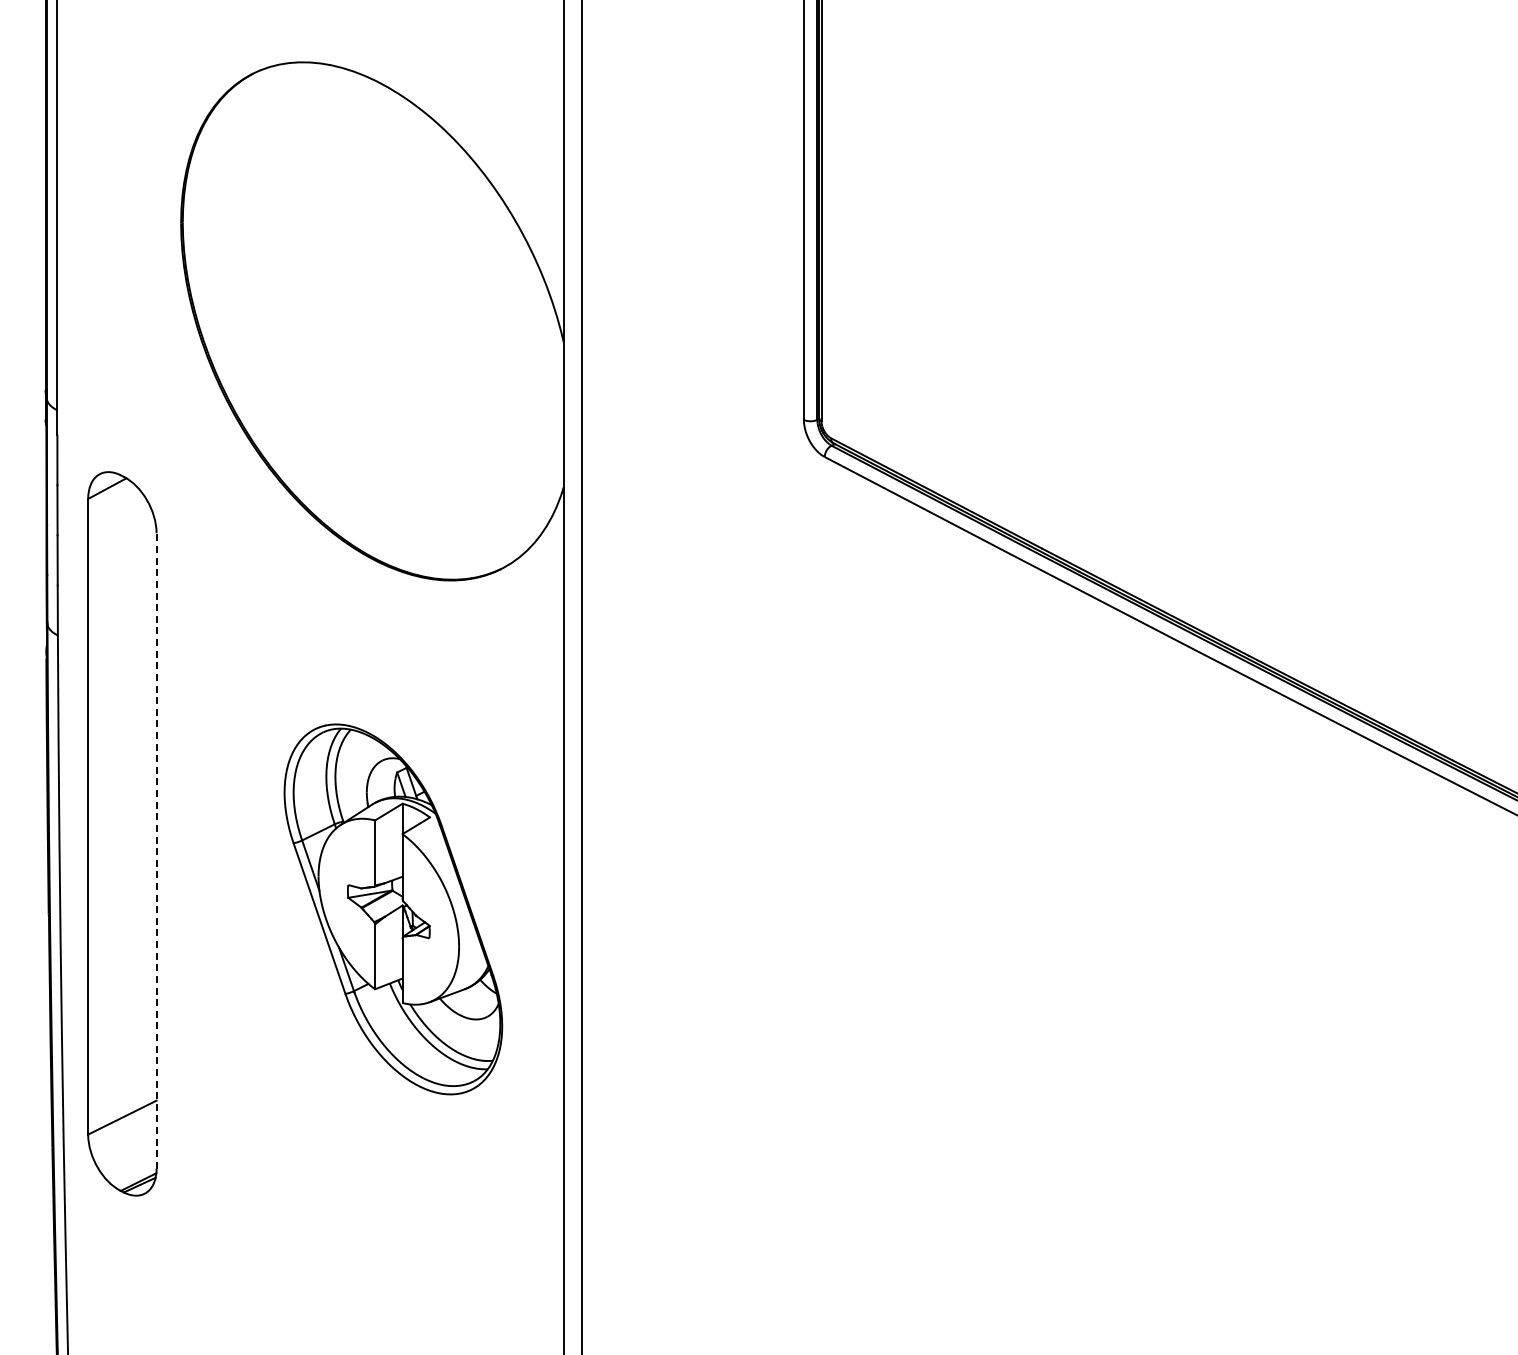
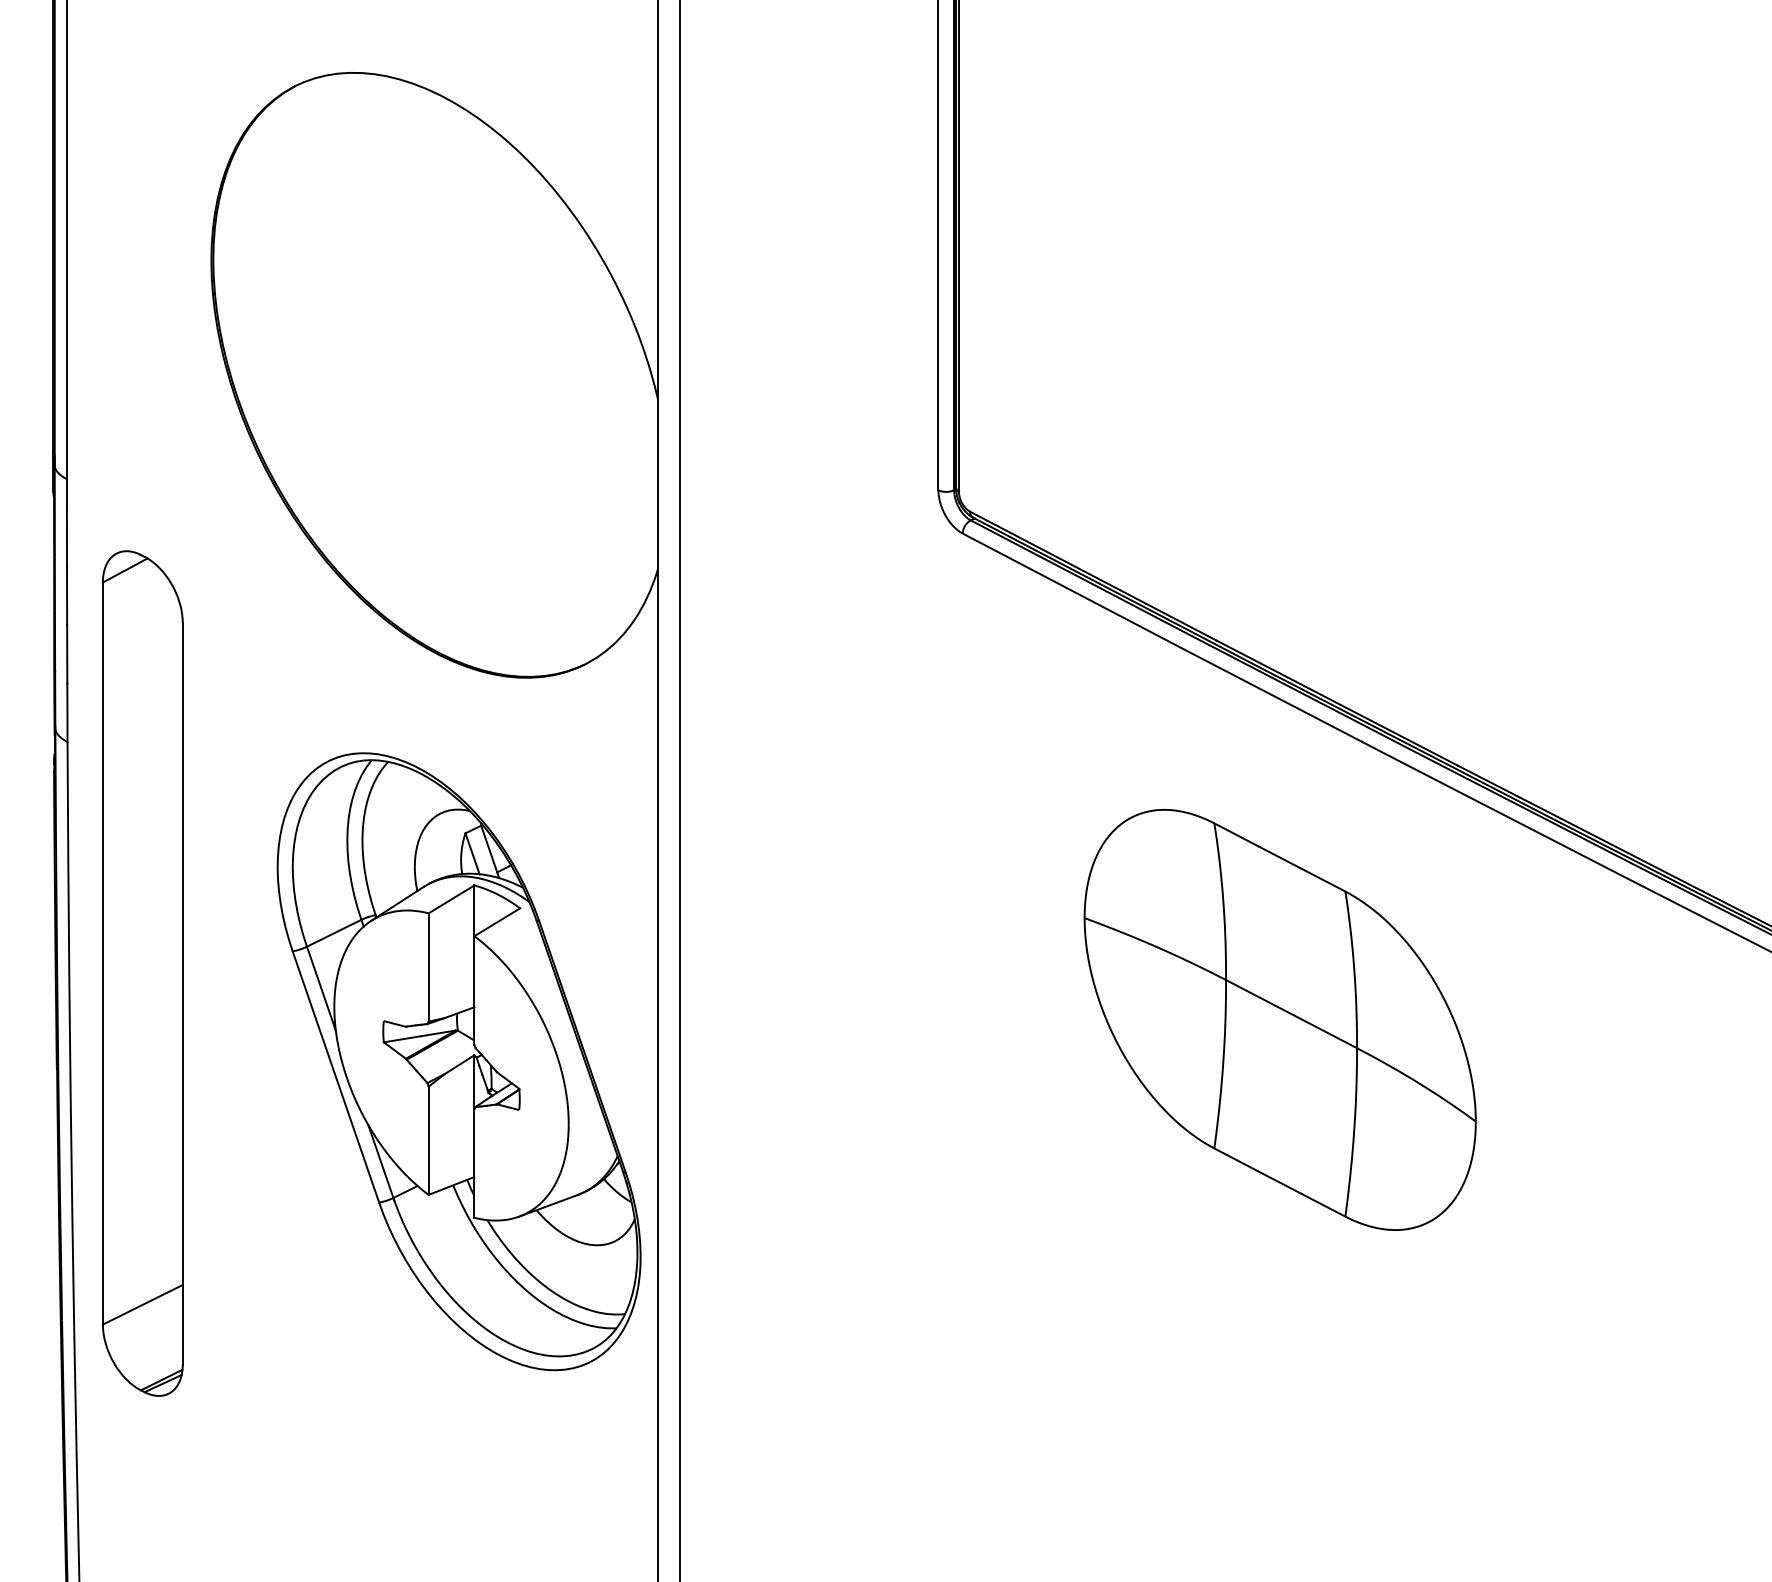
line: (156, 851) -> (182, 994), dashed -> solid
part: (1096, 873) -> (1279, 1019), added
part: (393, 909) -> (459, 1061), size x1.43

